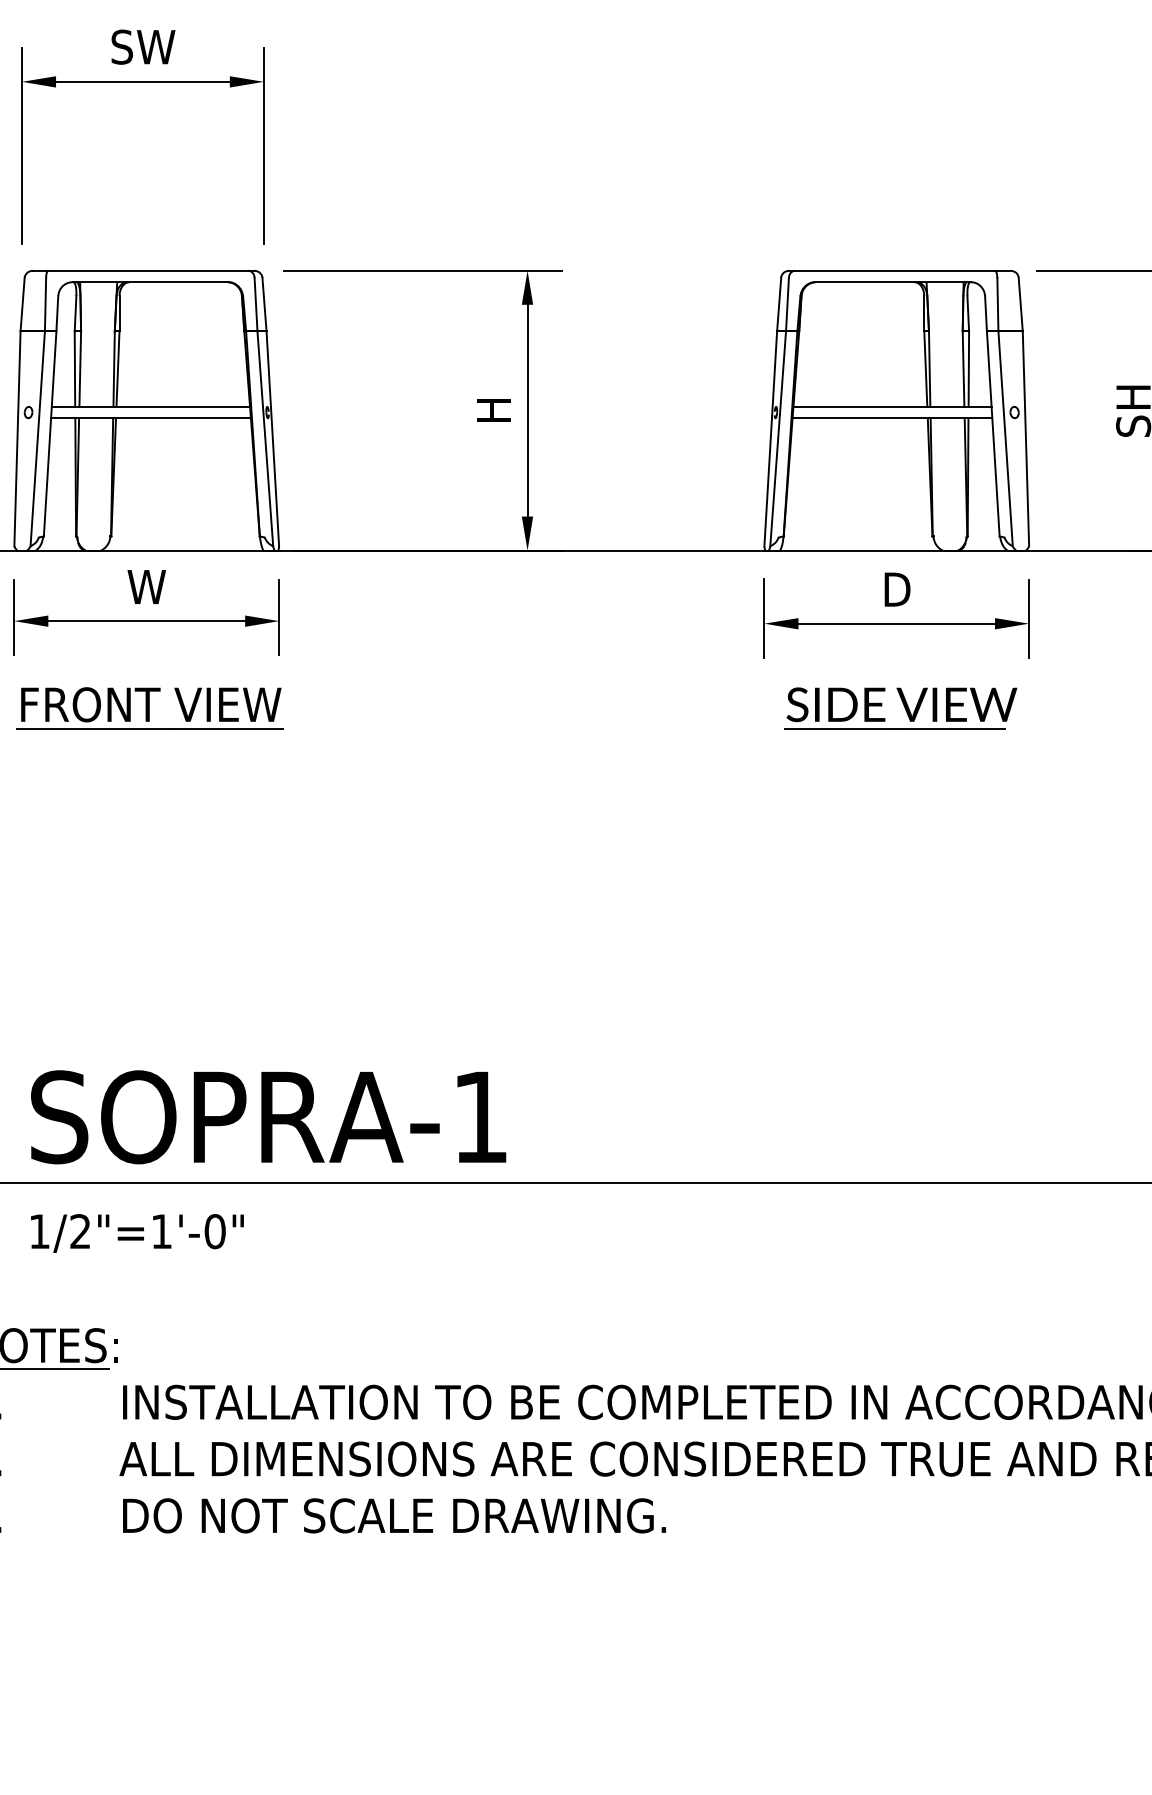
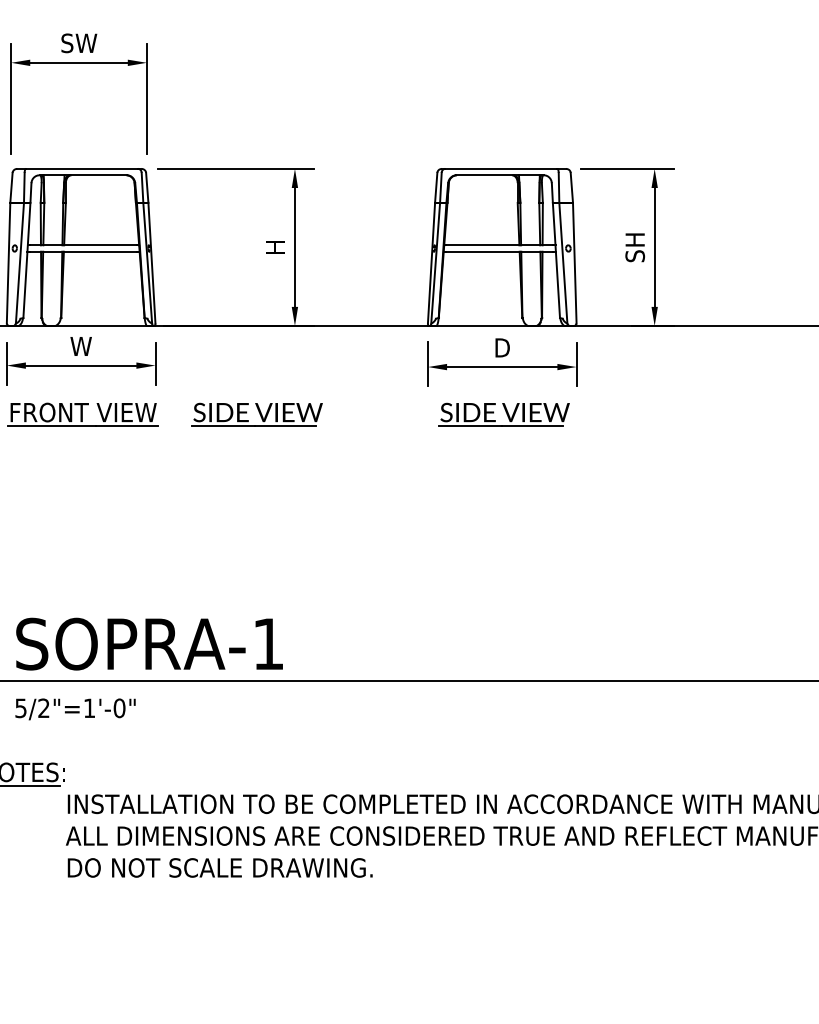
part: (459, 708) -> (256, 414), added
text: (38, 1231) -> (20, 708), 1/2"=1'-0" -> 5/2"=1'-0"

